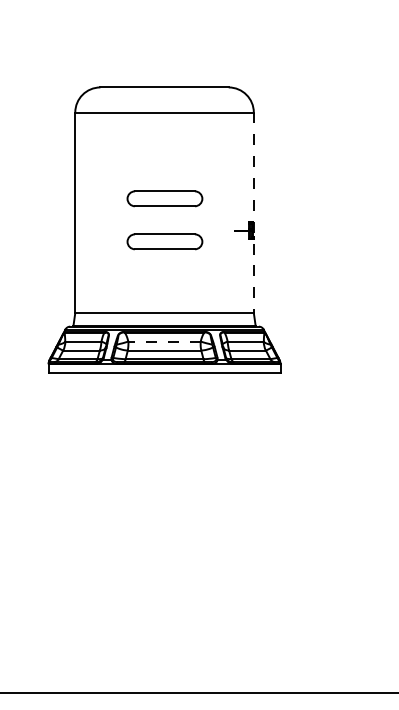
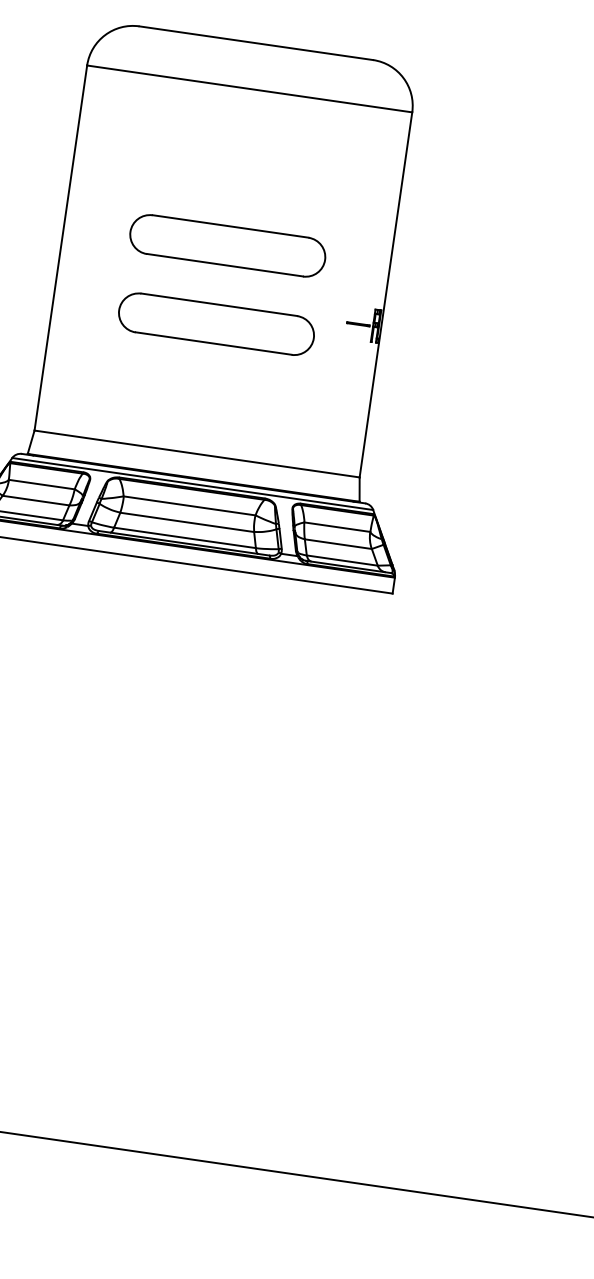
part: (164, 198) -> (227, 245), size x1.43
line: (253, 213) -> (385, 296), dashed -> solid
part: (164, 241) -> (215, 323), size x1.43
line: (164, 341) -> (189, 505), dashed -> solid

